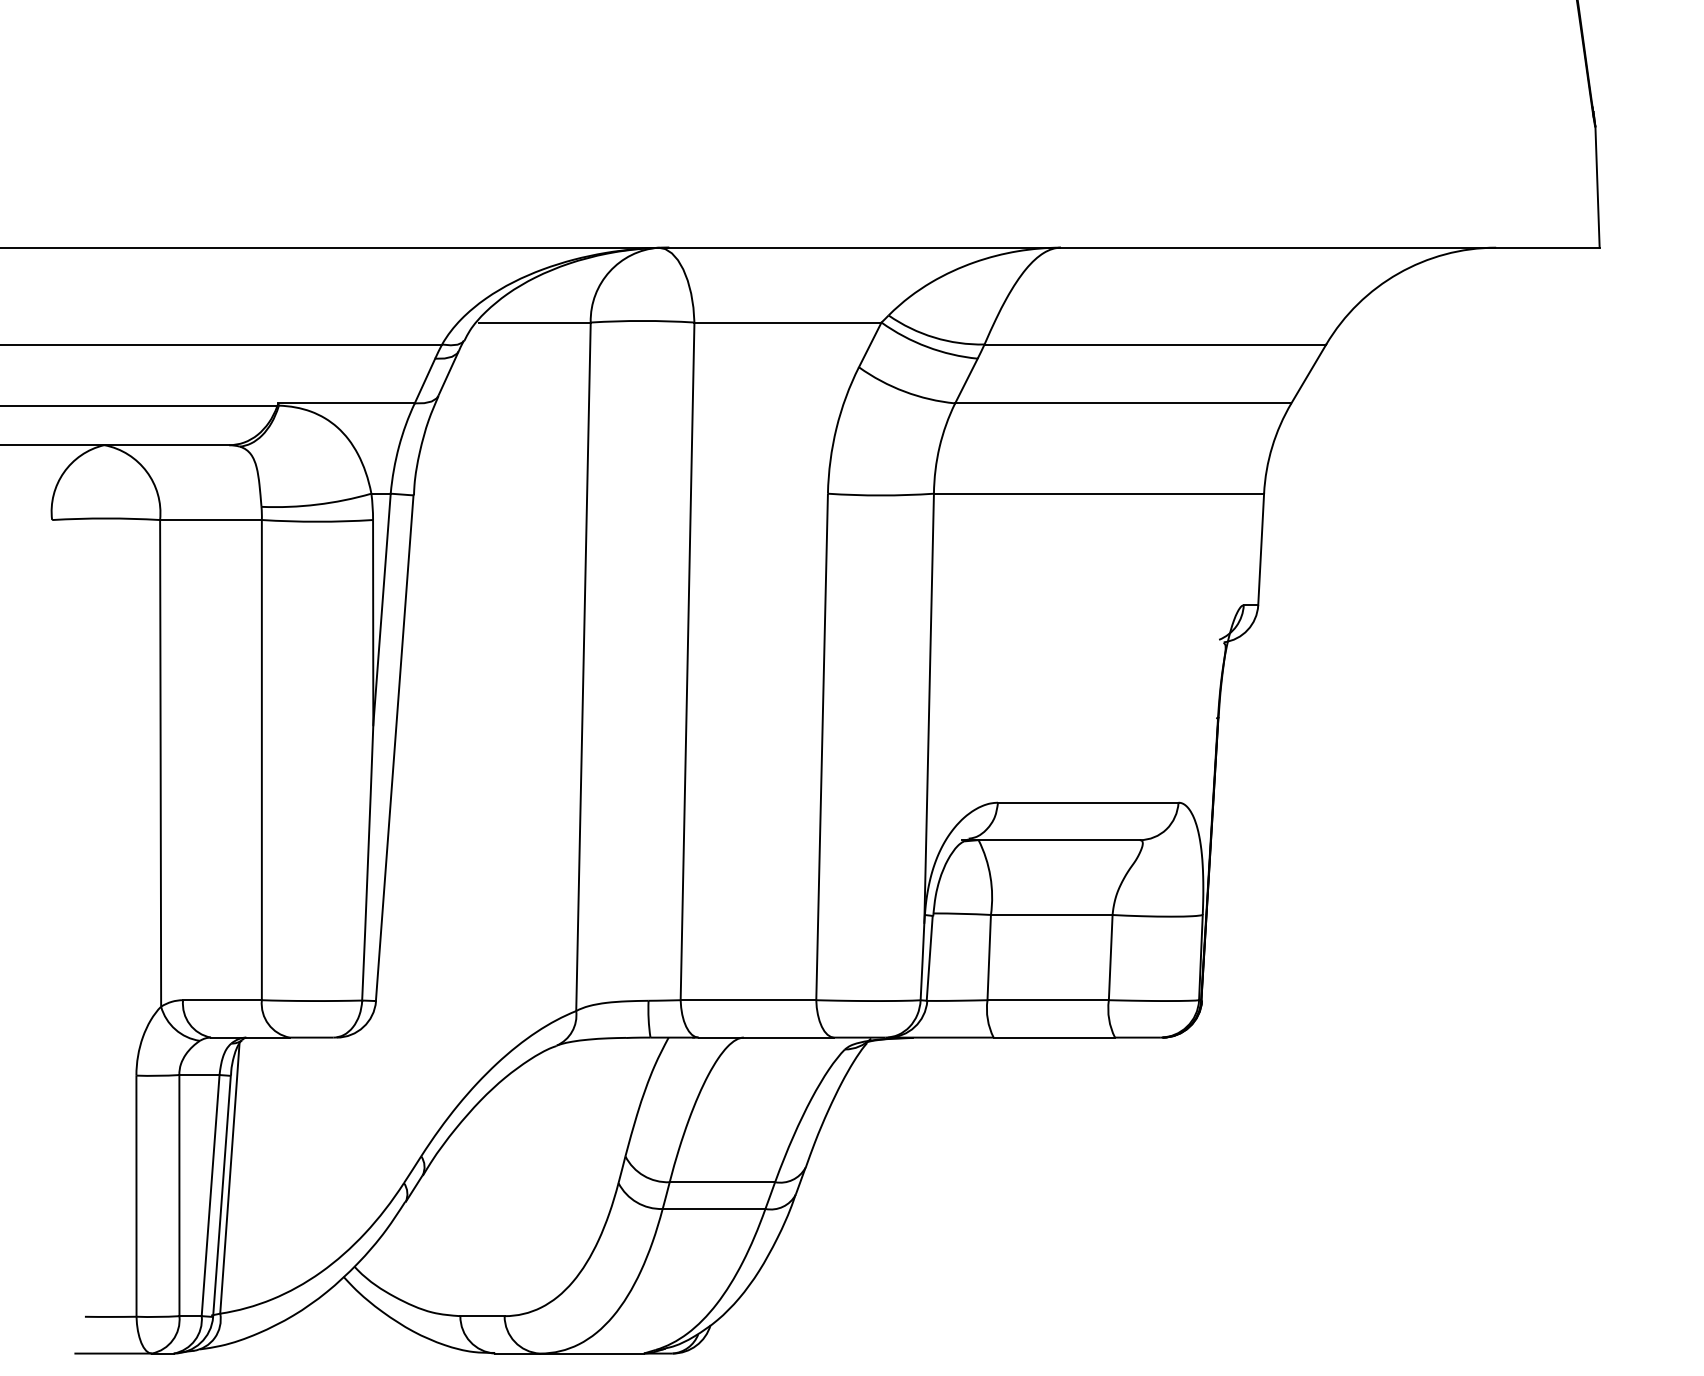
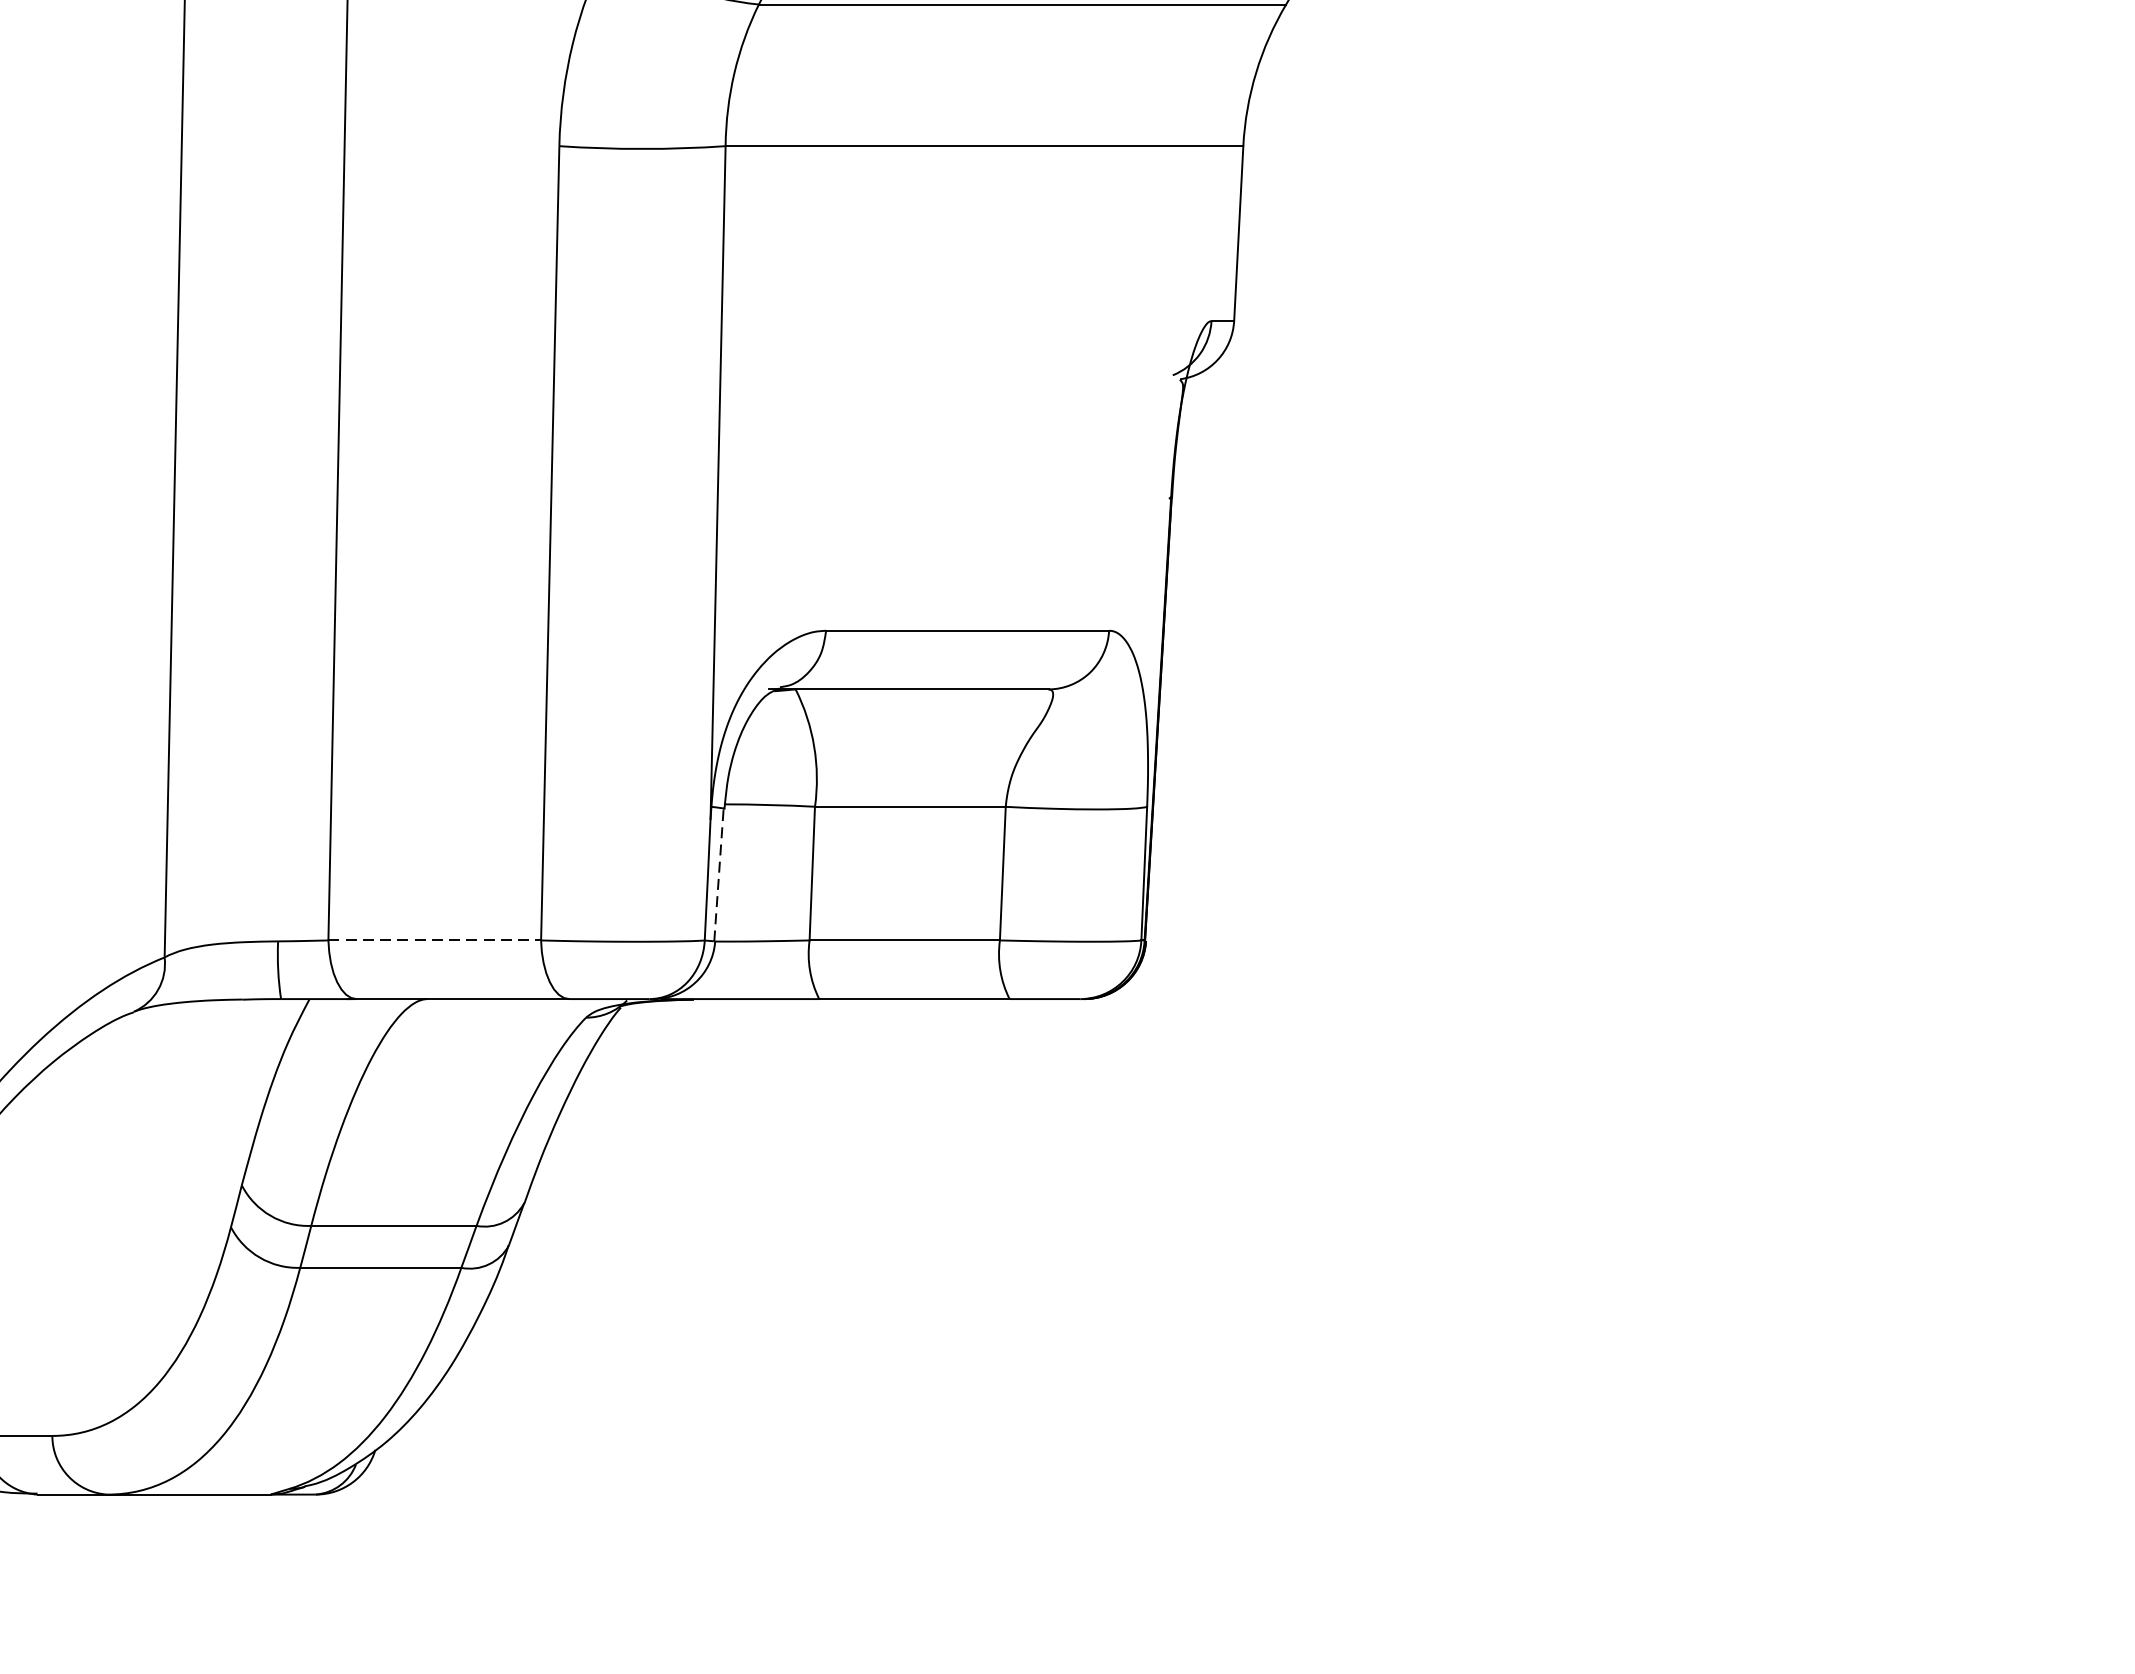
line: (929, 958) -> (718, 875), solid -> dashed
line: (748, 1000) -> (434, 940), solid -> dashed

